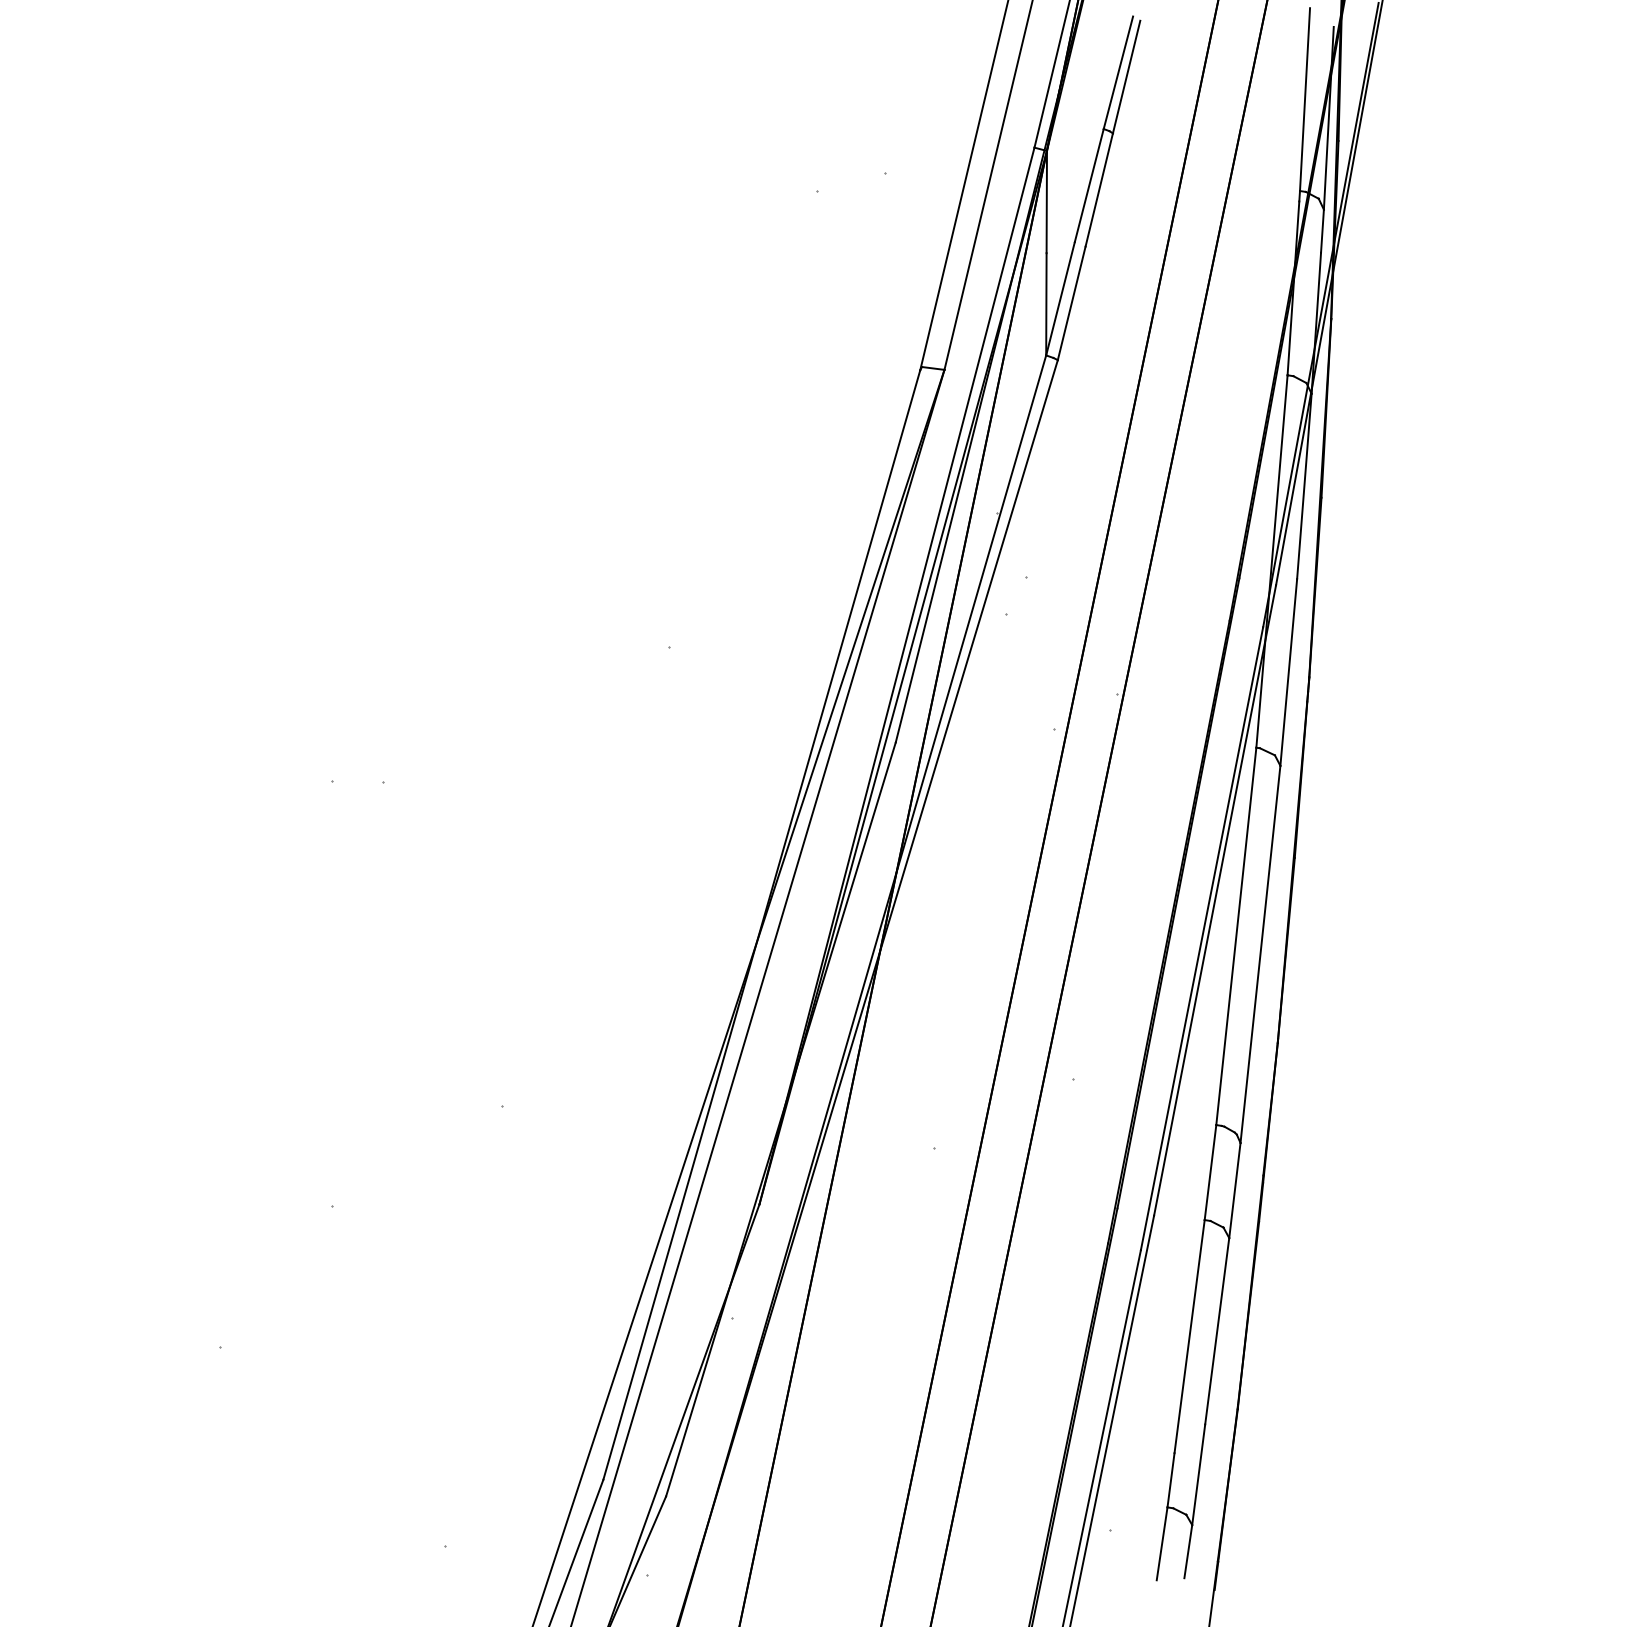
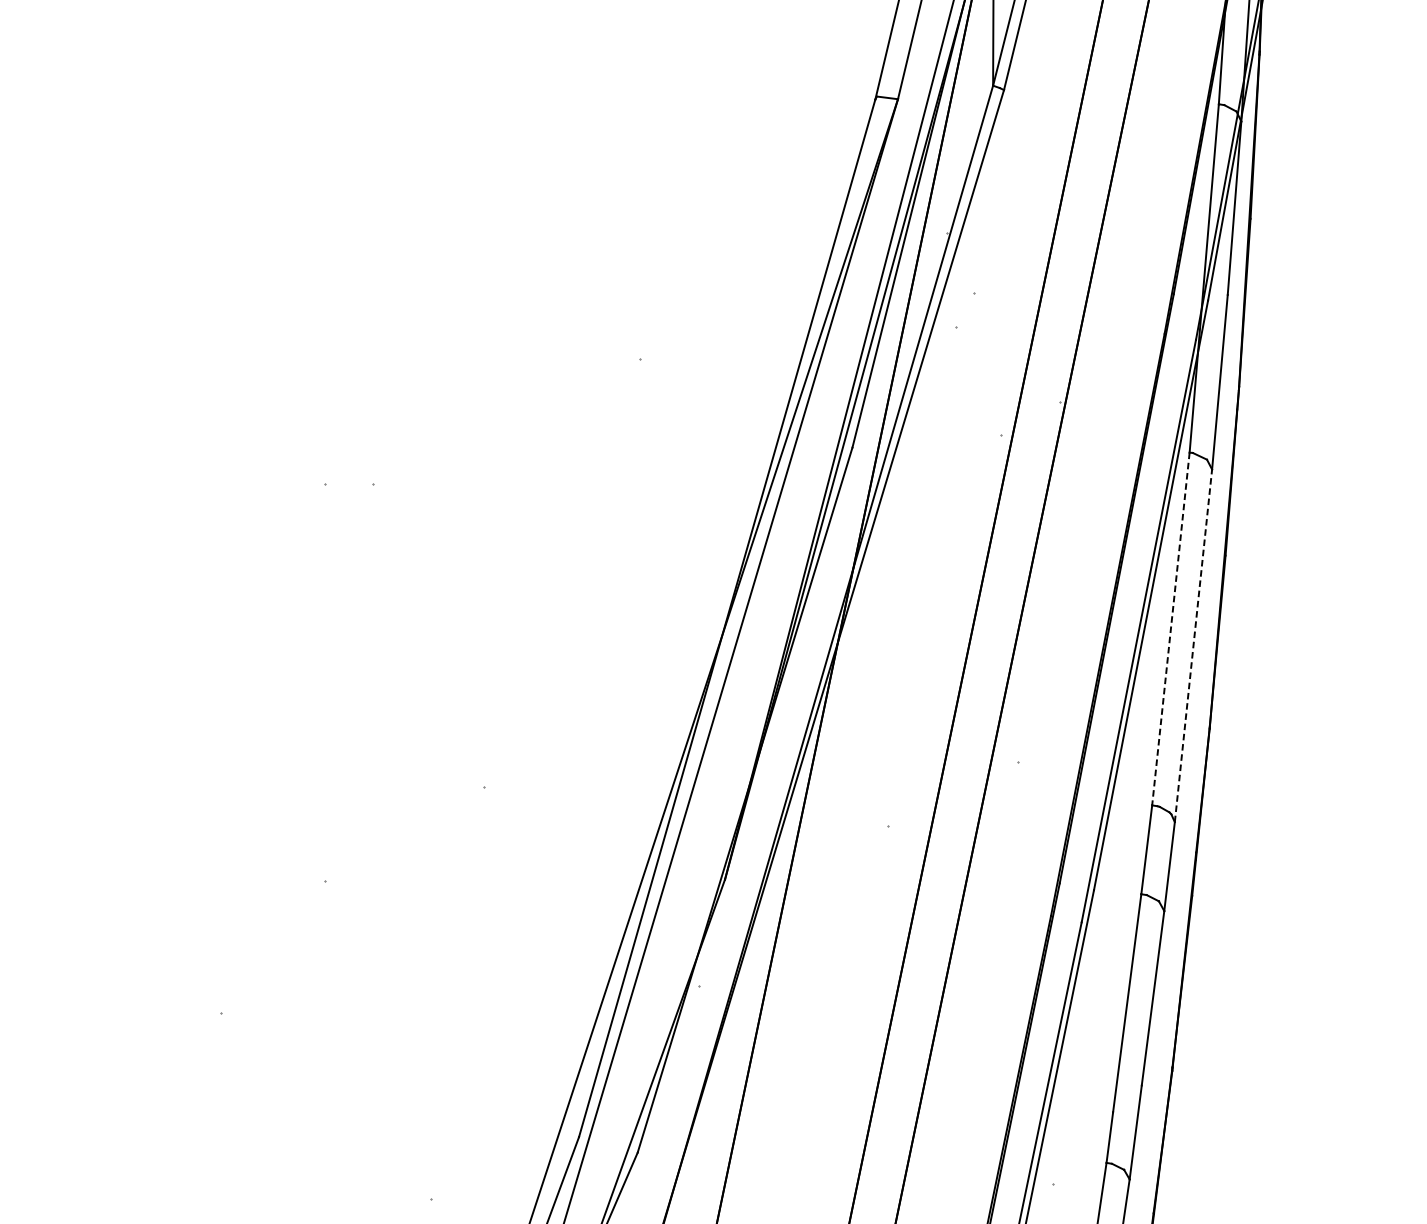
line: (1236, 936) -> (1171, 629), solid -> dashed
line: (1260, 954) -> (1193, 645), solid -> dashed

